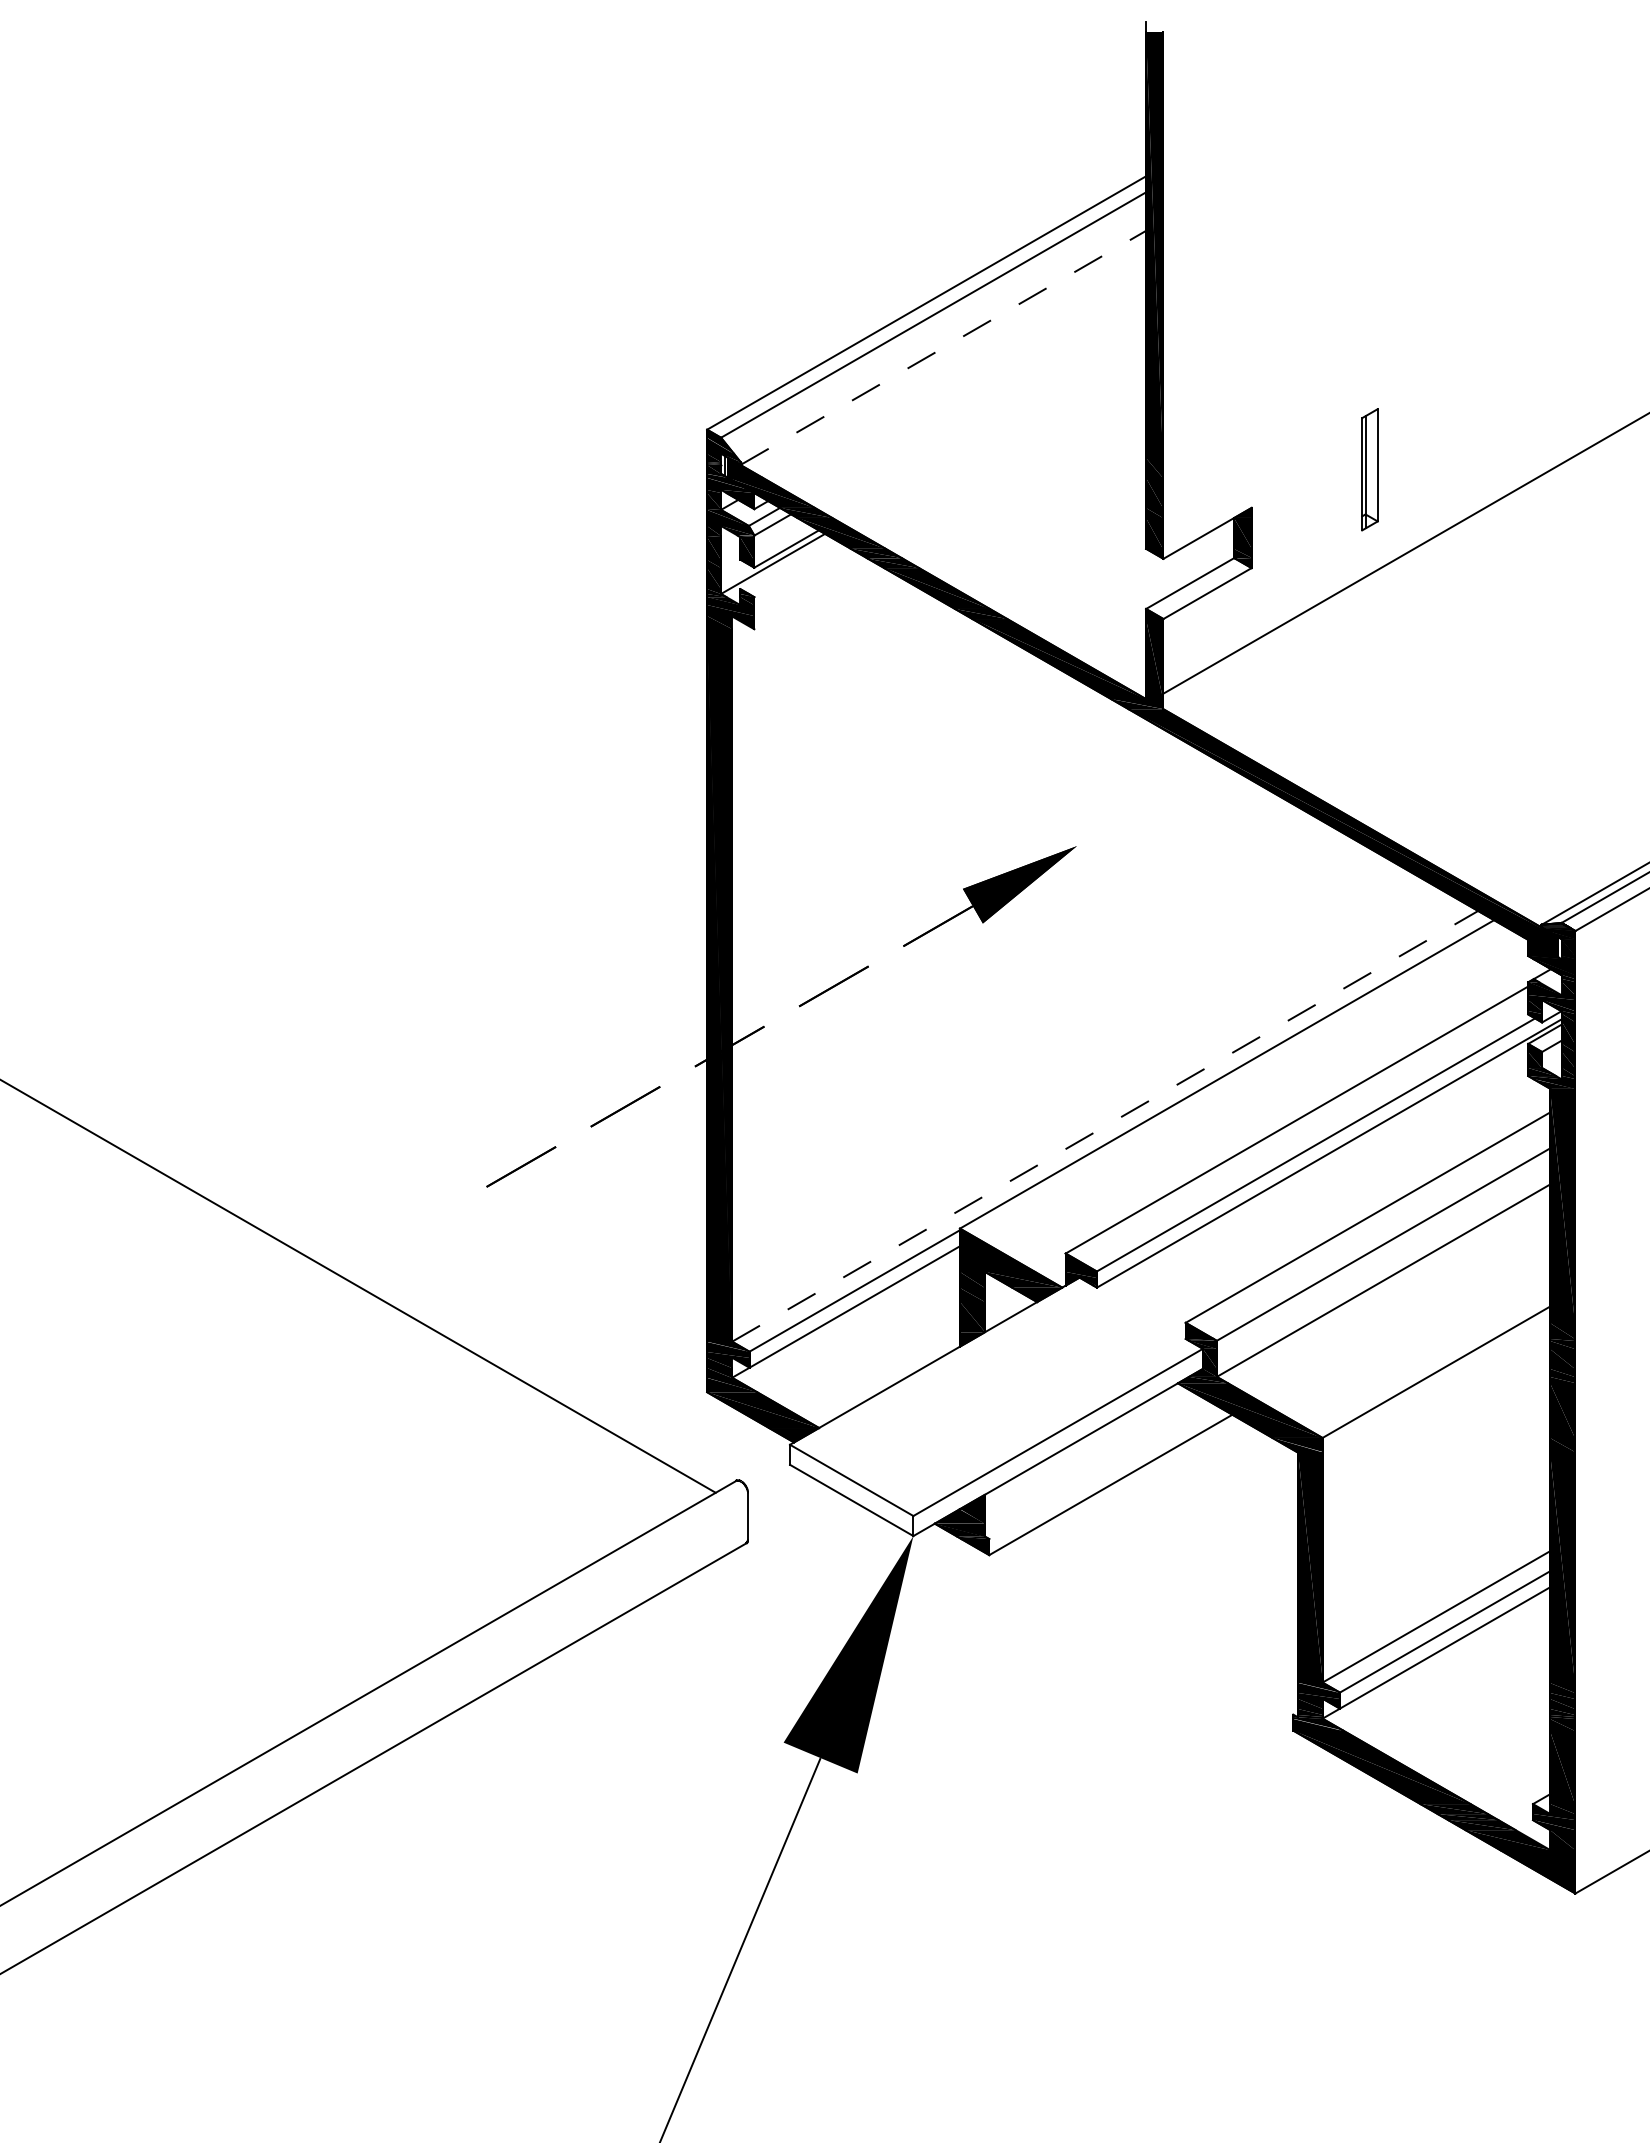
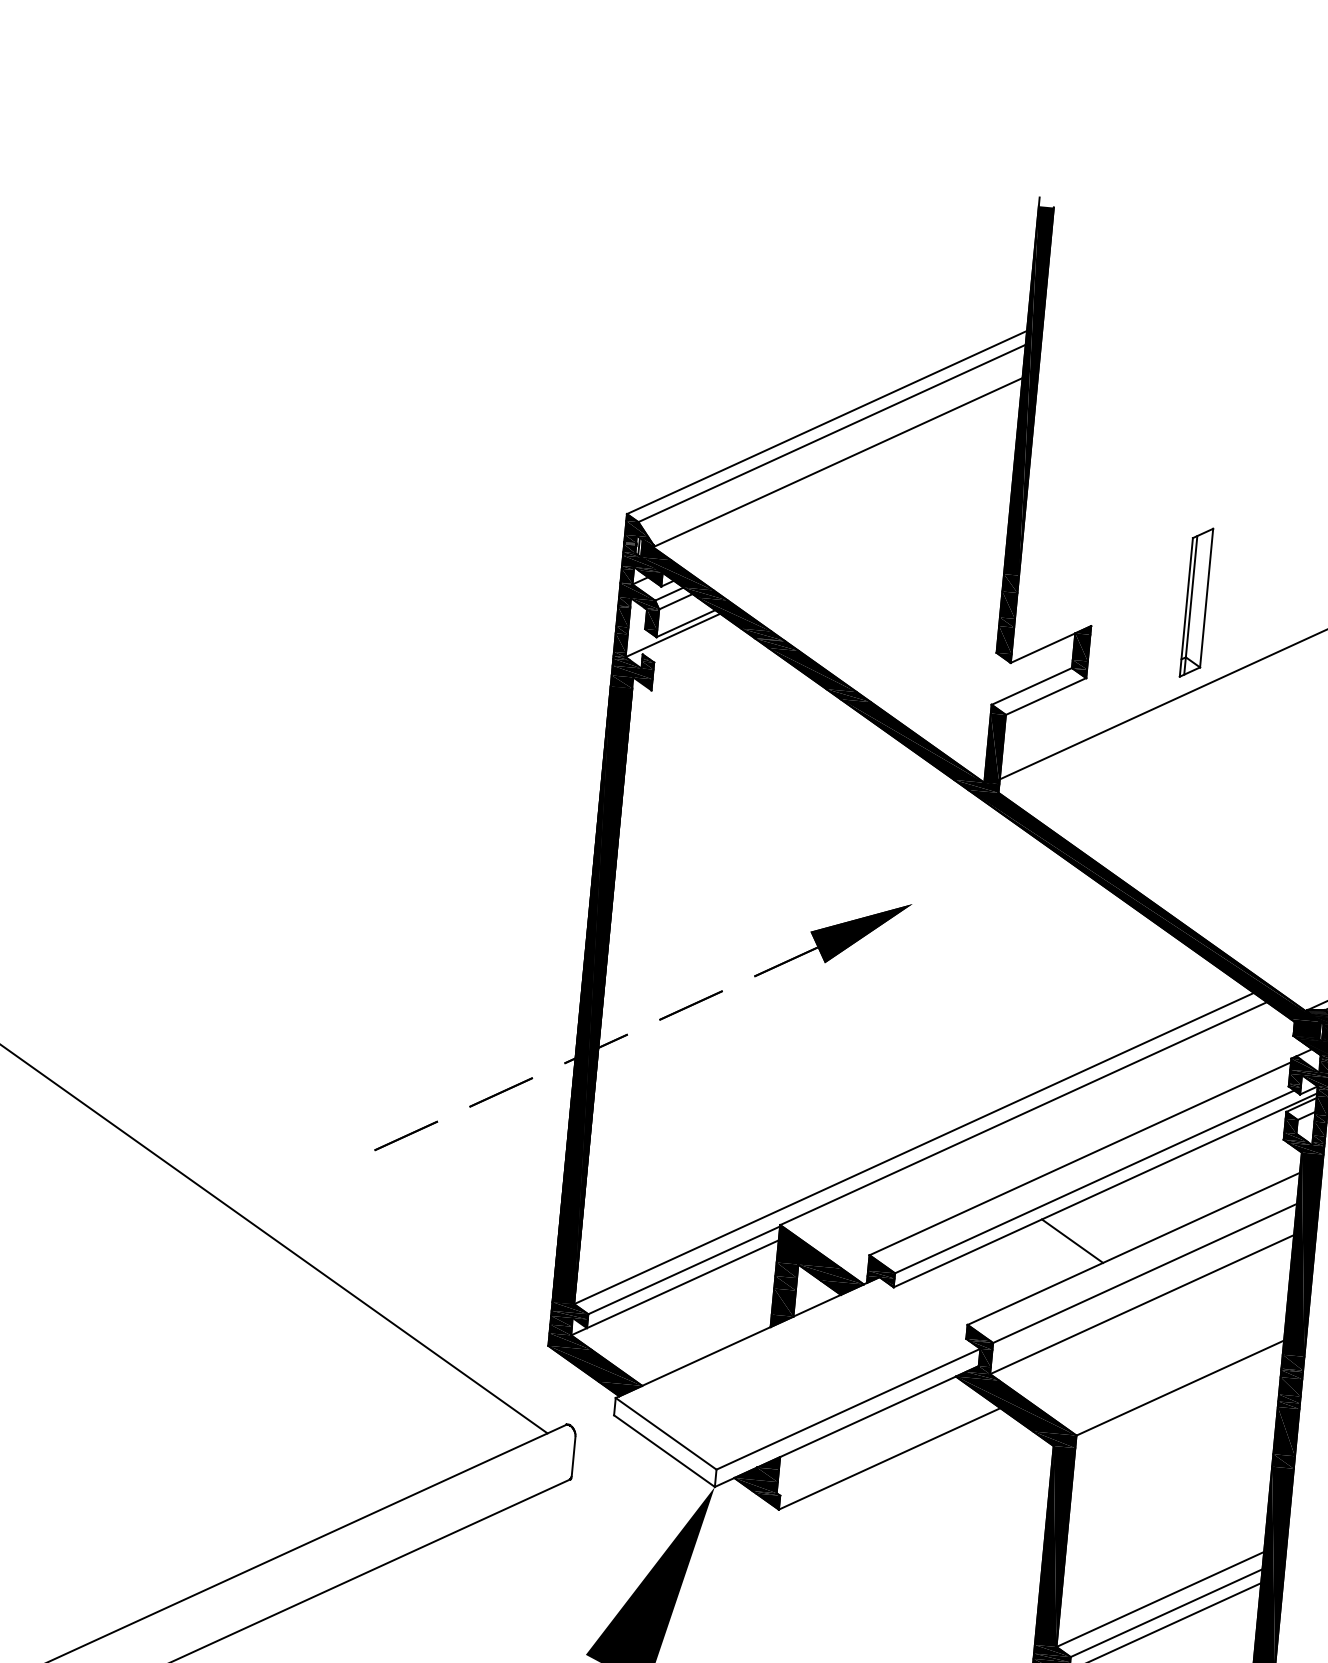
line: (943, 347) -> (837, 462), dashed -> solid
part: (1369, 469) -> (1196, 602), size x1.43
line: (1105, 1126) -> (914, 1148), dashed -> solid
line: (1296, 1215) -> (1072, 1241), added

